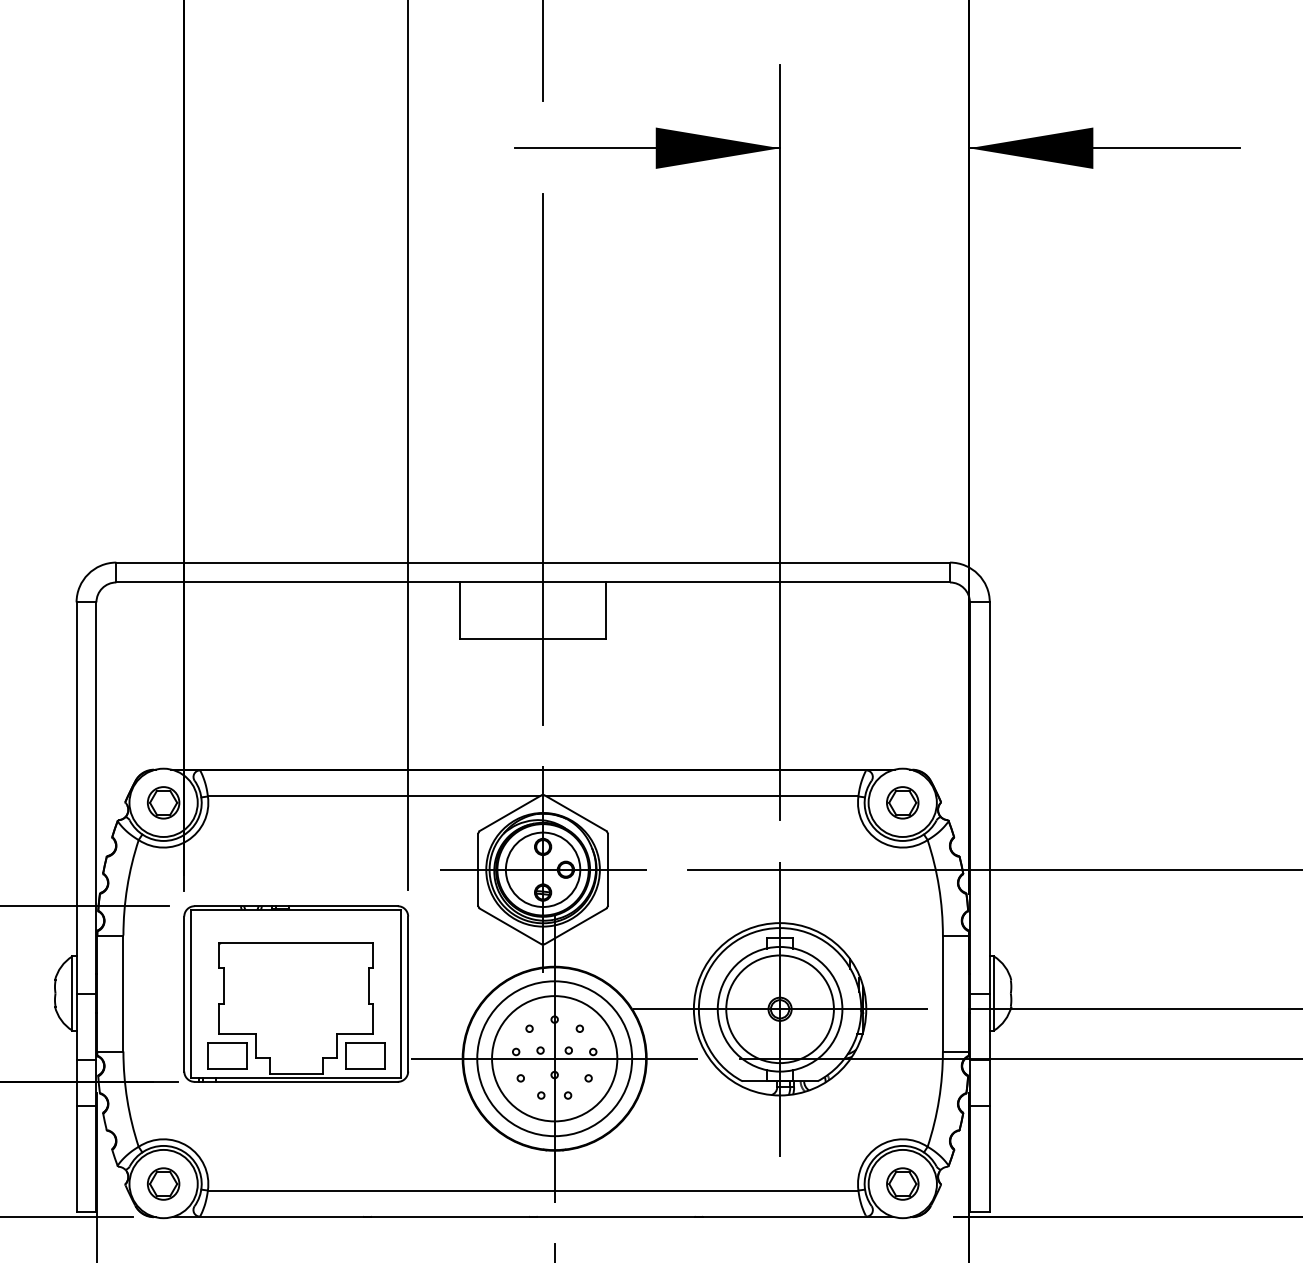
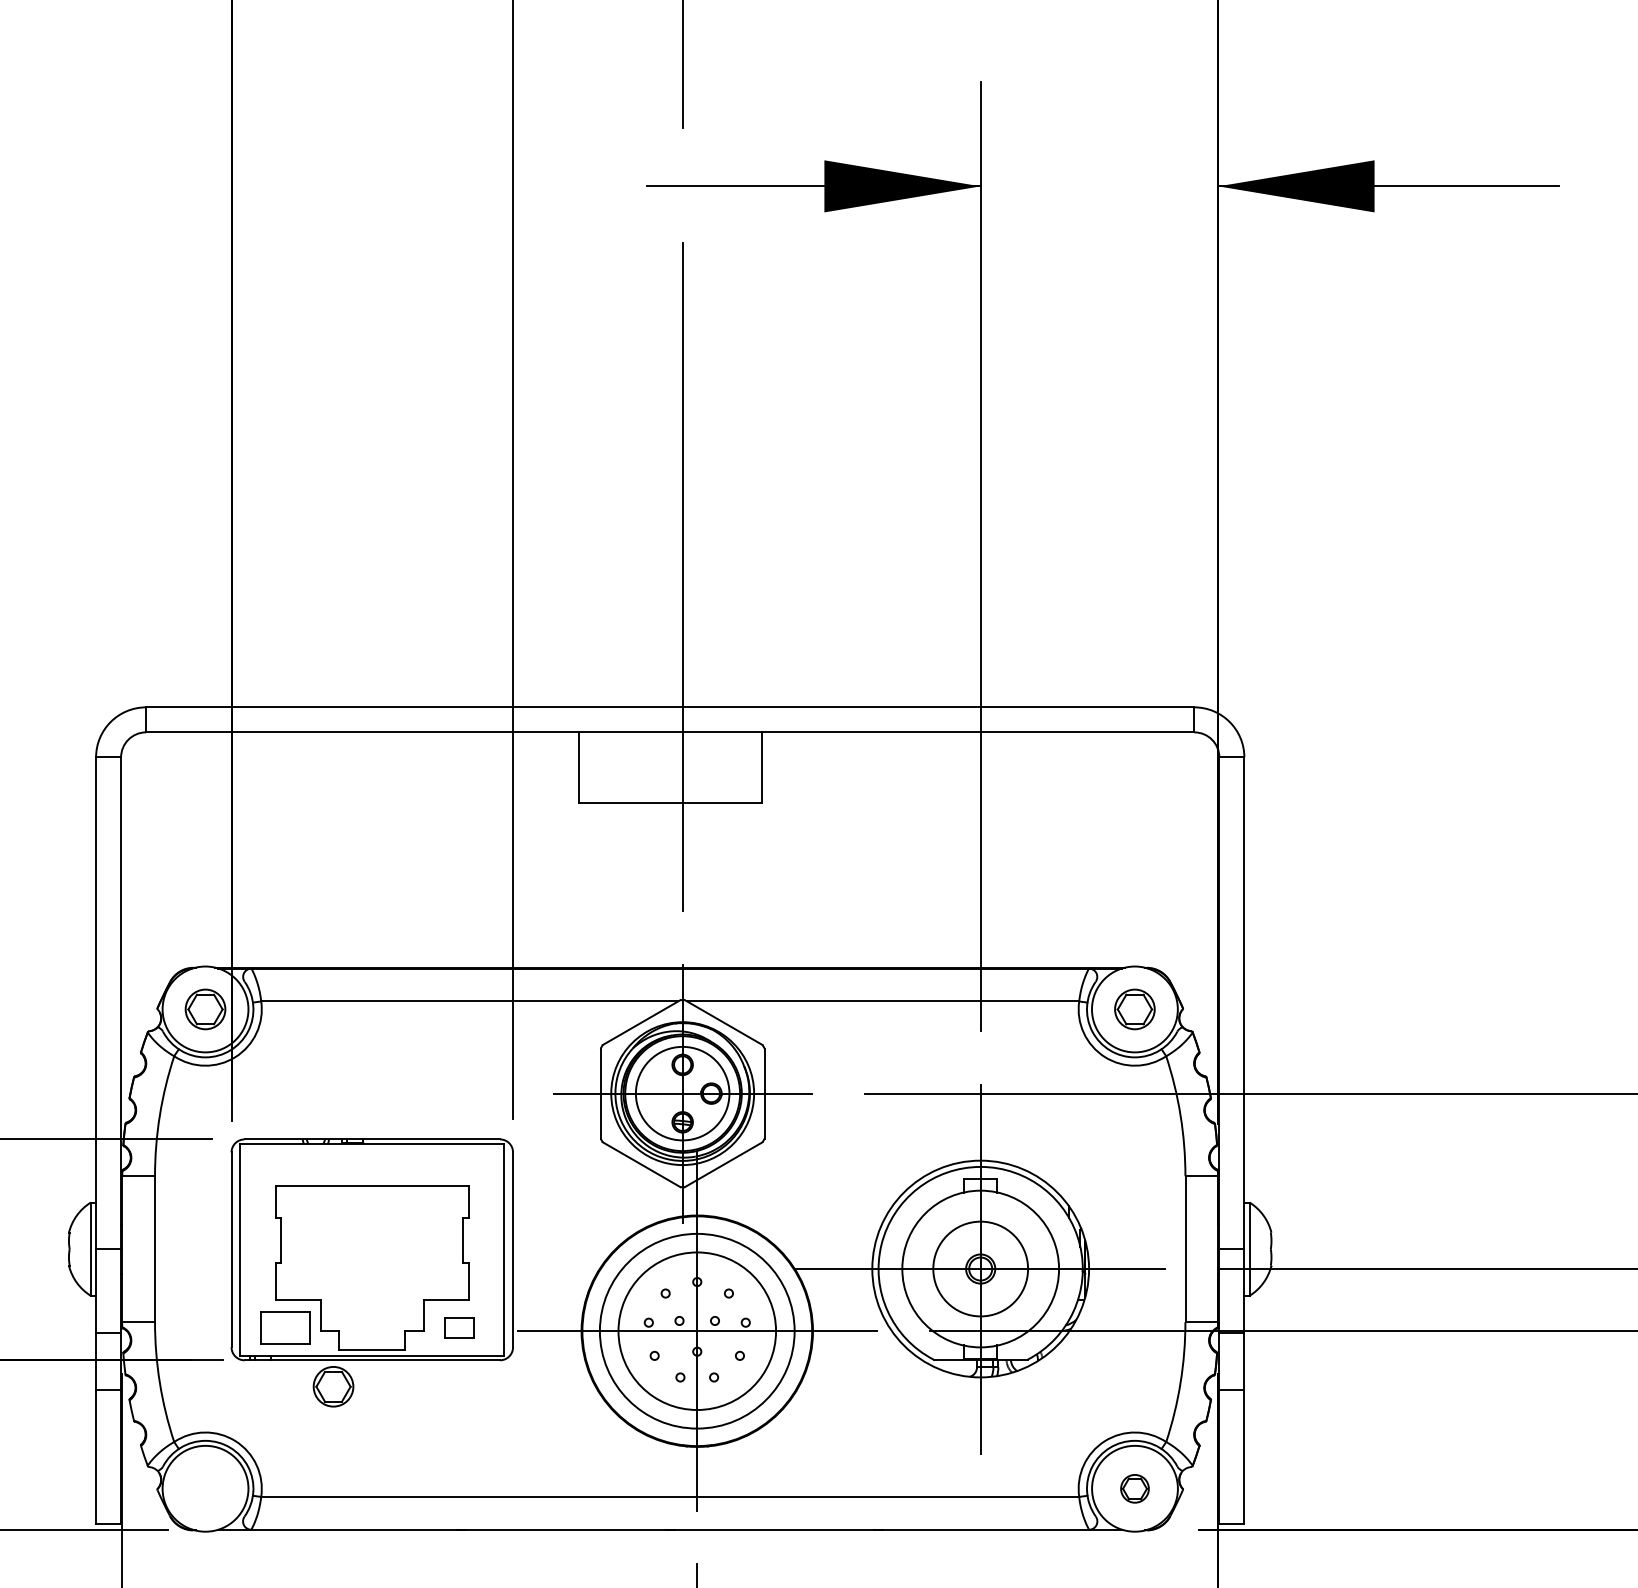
circle: (779, 1008) -> (980, 1268), size x0.7
part: (365, 1055) -> (459, 1327), size x0.6
part: (163, 1183) -> (333, 1386), moved
part: (902, 1183) -> (1134, 1488), size x0.7

